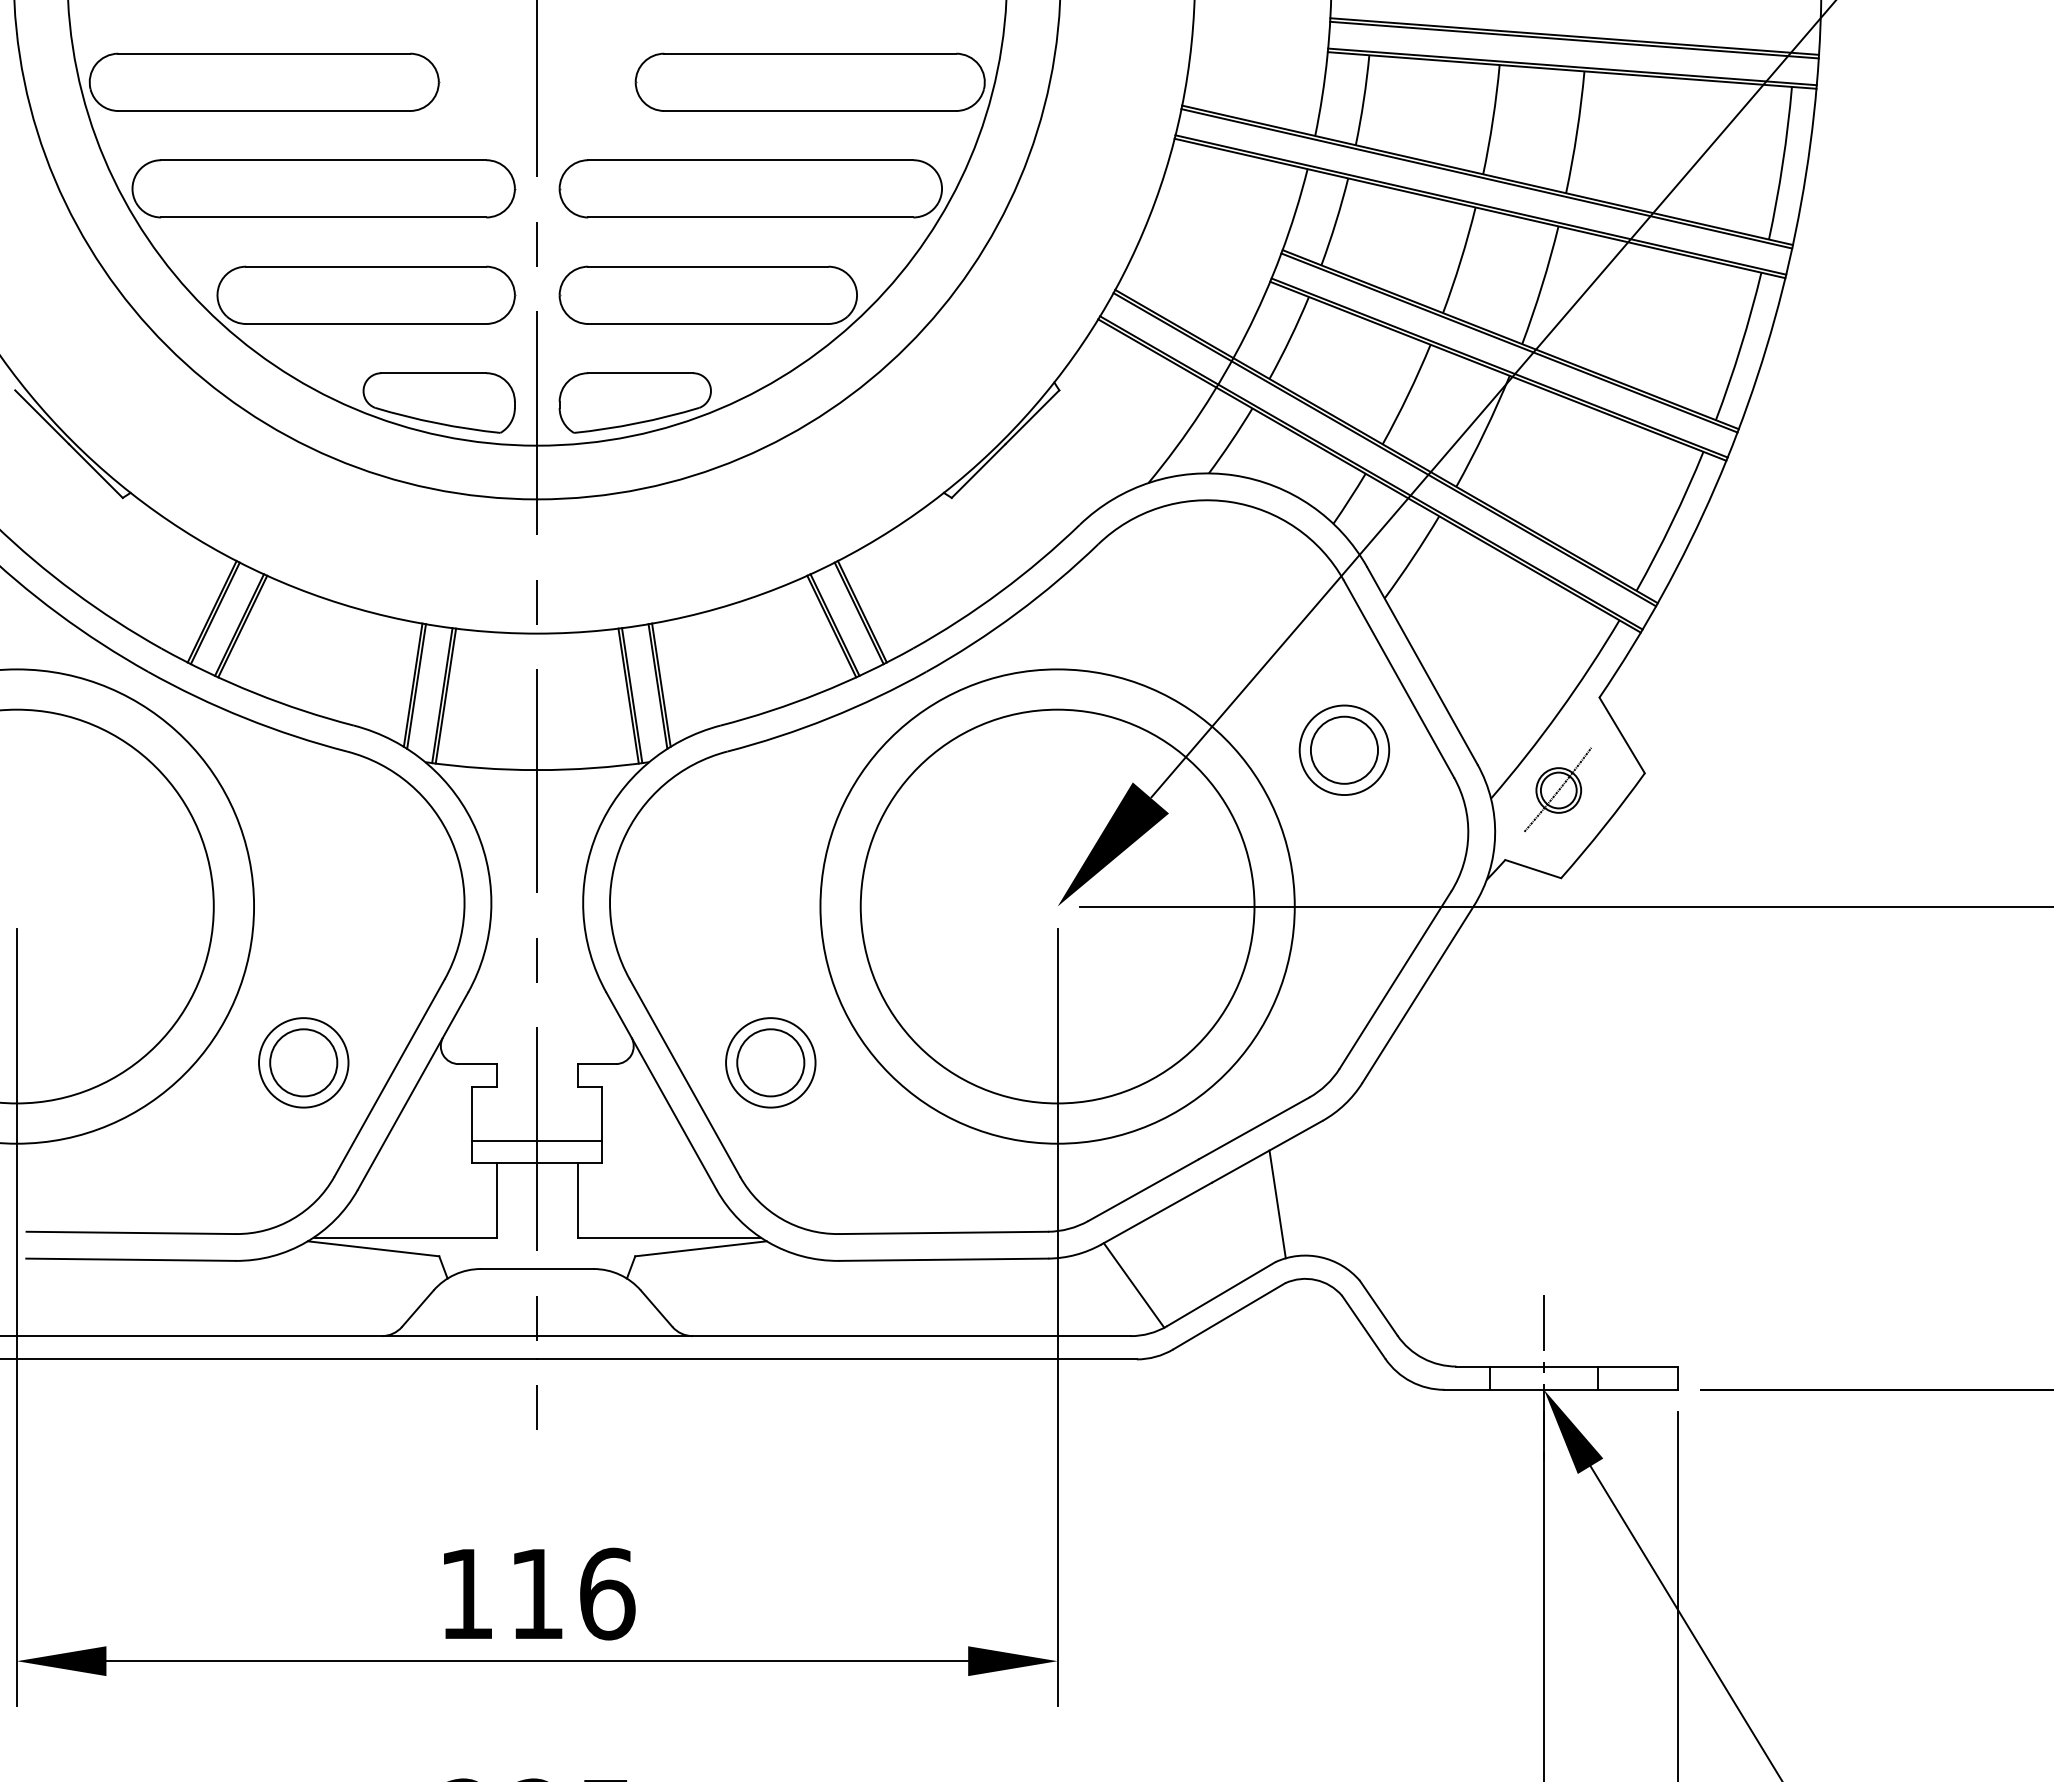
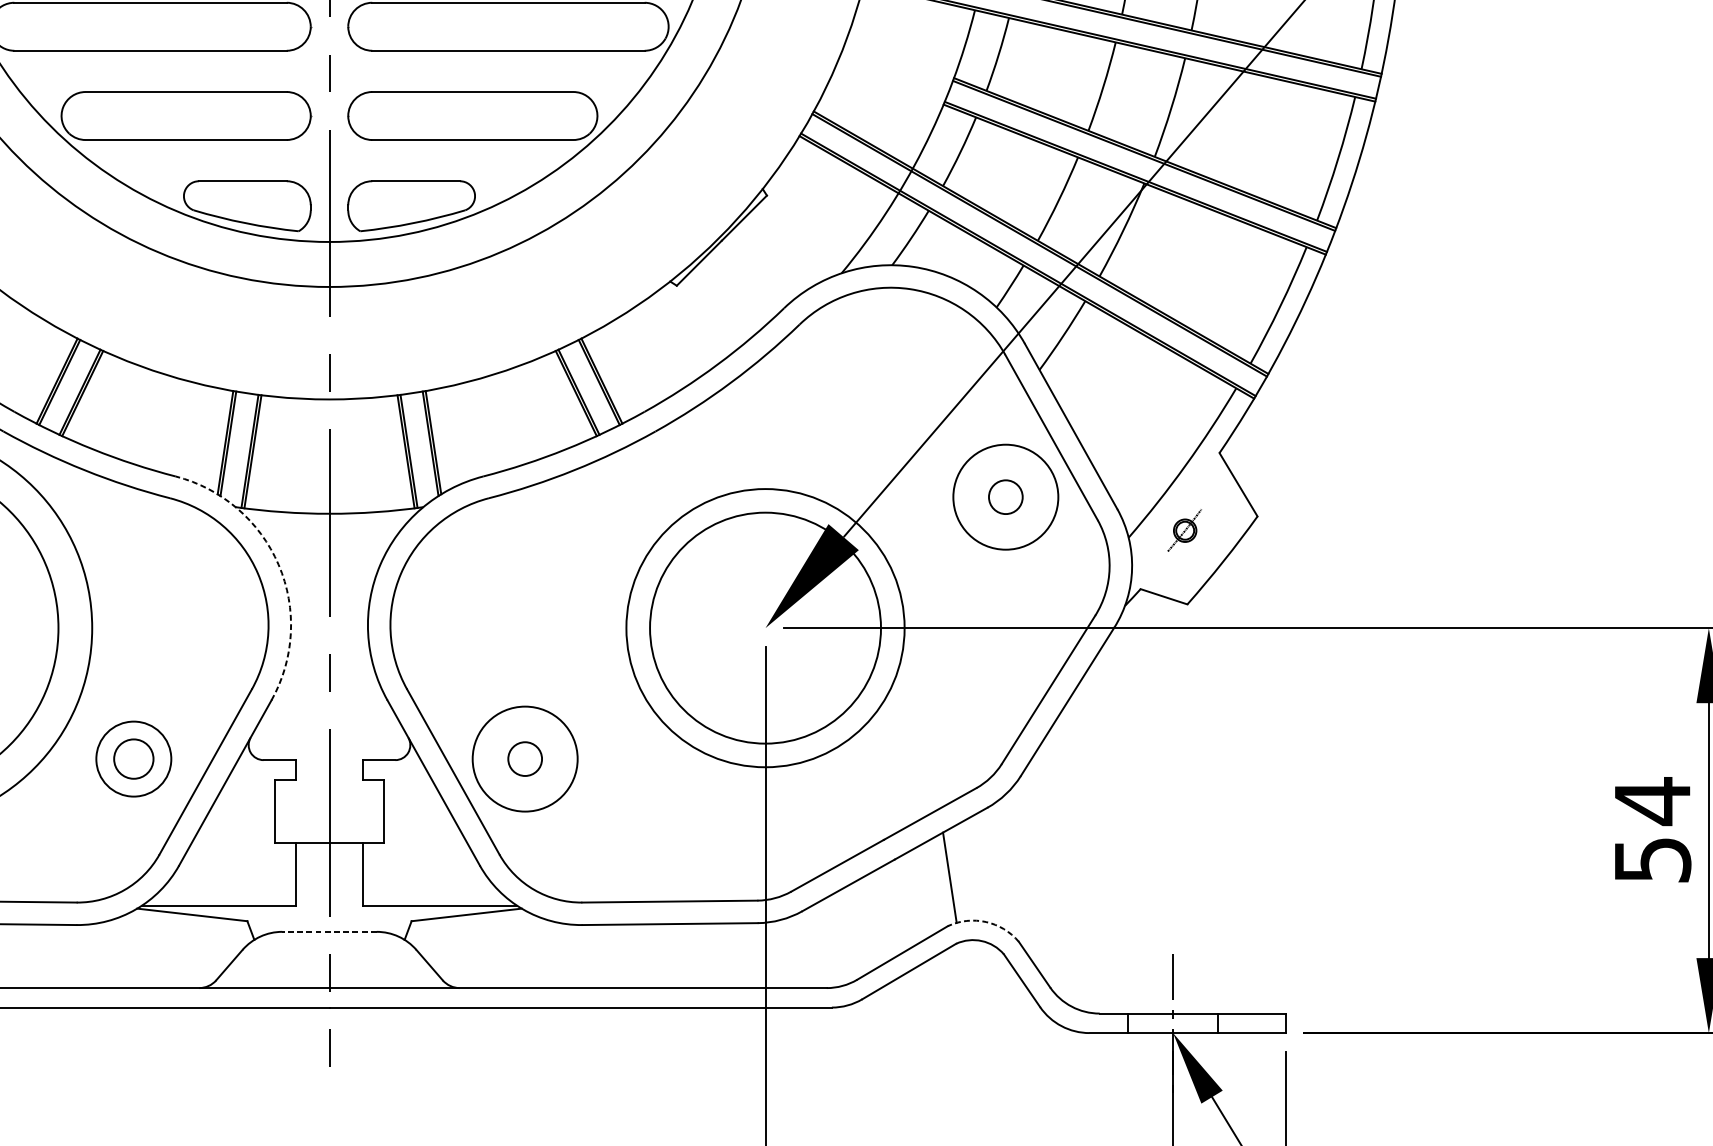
circle: (1344, 749) -> (1005, 496), size x0.6
circle: (1344, 750) -> (1005, 497), size x1.4
part: (1557, 789) -> (1184, 530), size x0.6
arc: (476, 831) -> (278, 565), solid -> dashed
circle: (1057, 906) -> (765, 628), size x0.7
circle: (1057, 906) -> (765, 628), size x0.7
circle: (303, 1062) -> (133, 758), size x0.7
circle: (770, 1062) -> (524, 758), size x0.6
circle: (770, 1062) -> (524, 758), size x1.4
line: (537, 1141) -> (329, 825), removed
arc: (1320, 1257) -> (985, 922), solid -> dashed
line: (536, 1269) -> (328, 932), solid -> dashed
line: (1133, 1285) -> (829, 945), removed

